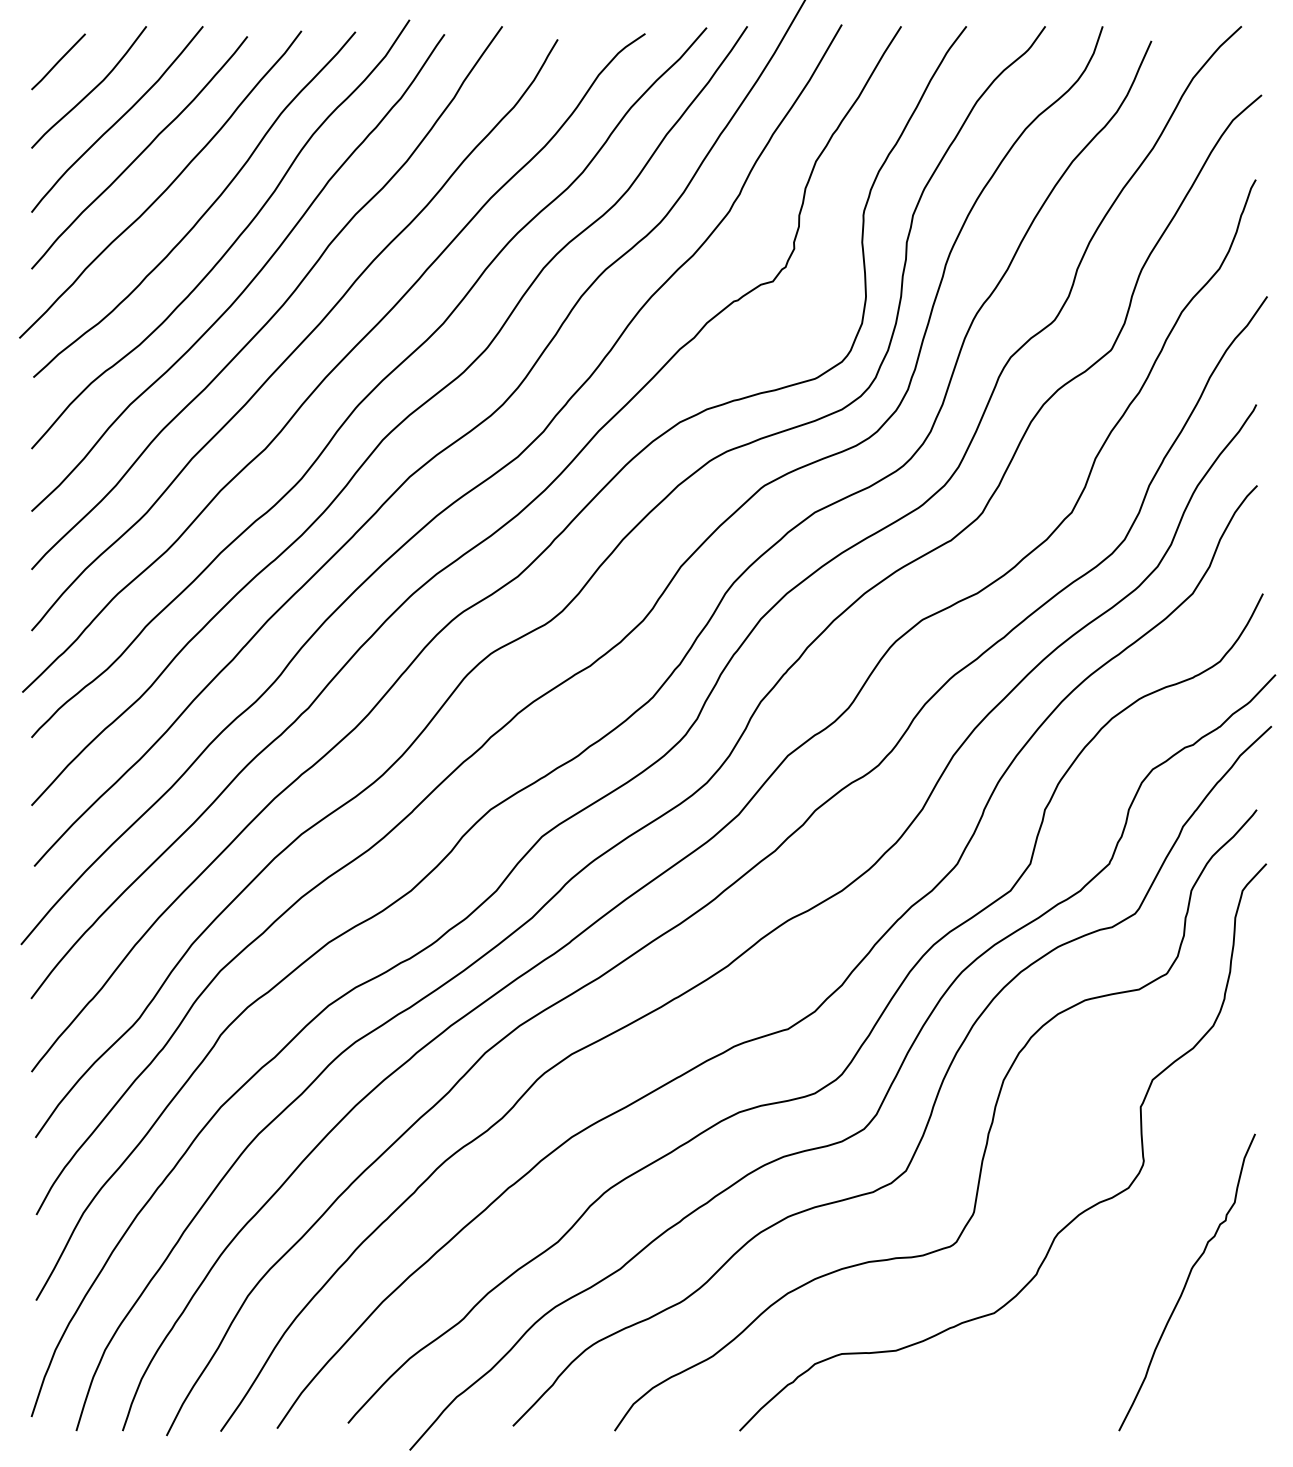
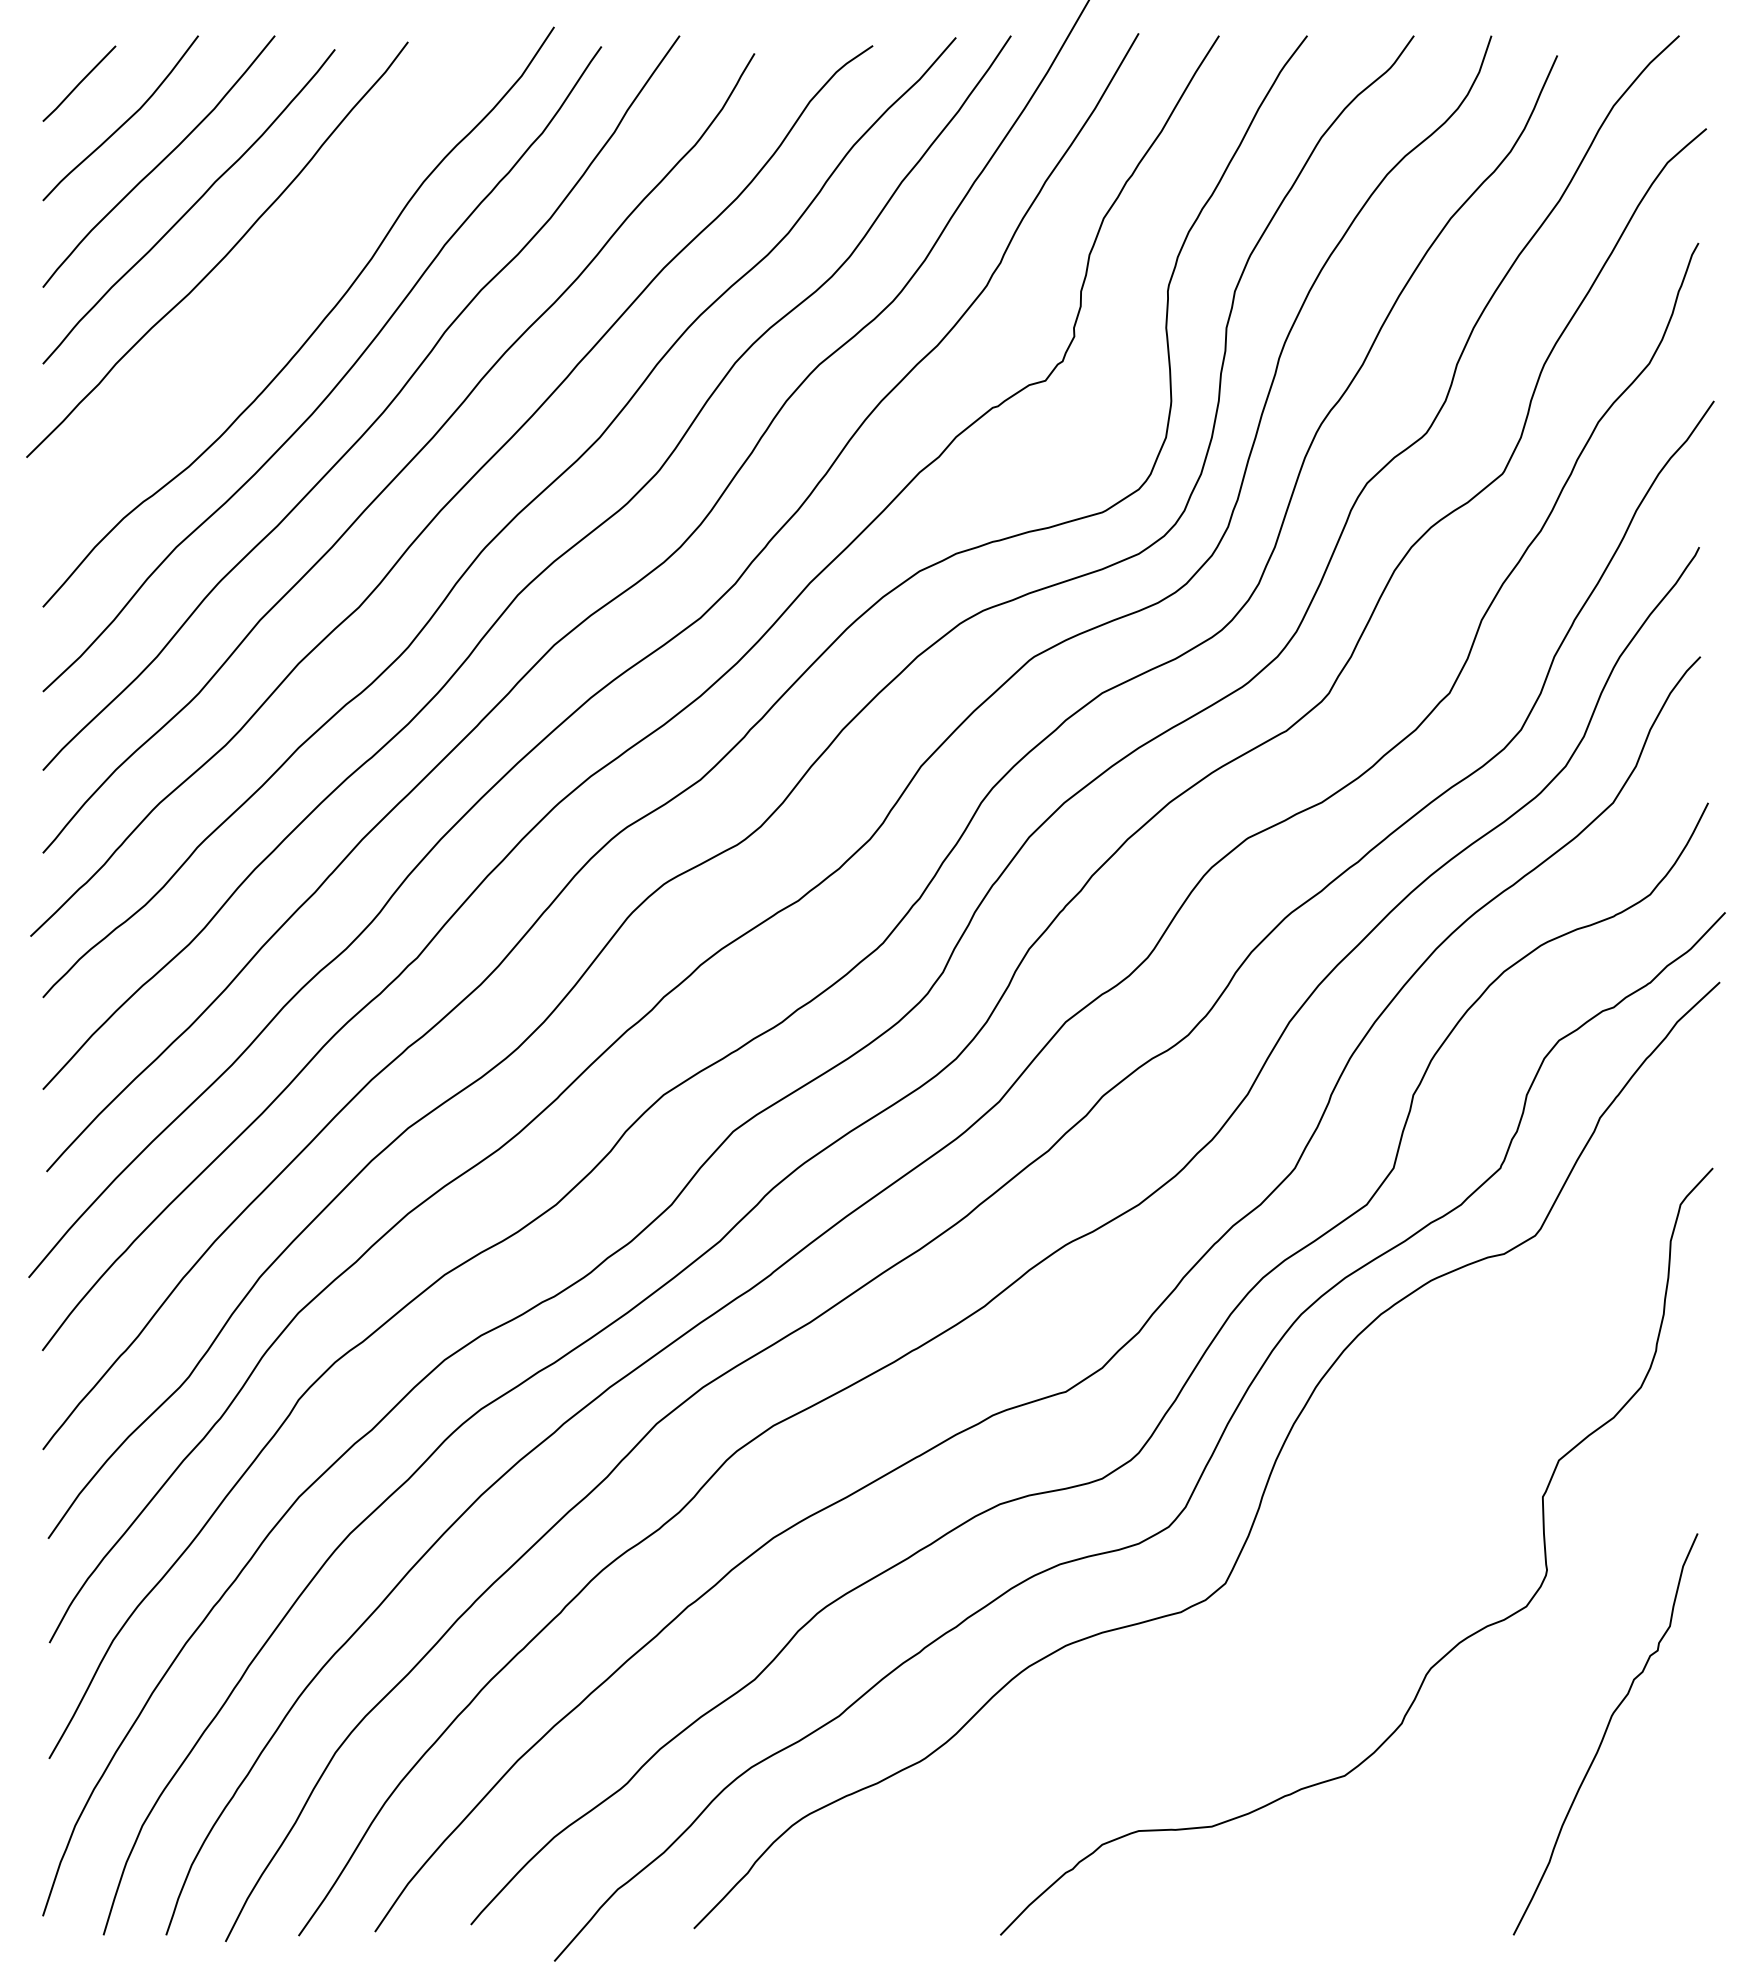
curve: (205, 211) -> (278, 285), removed
curve: (988, 1132) -> (1336, 1531), removed

